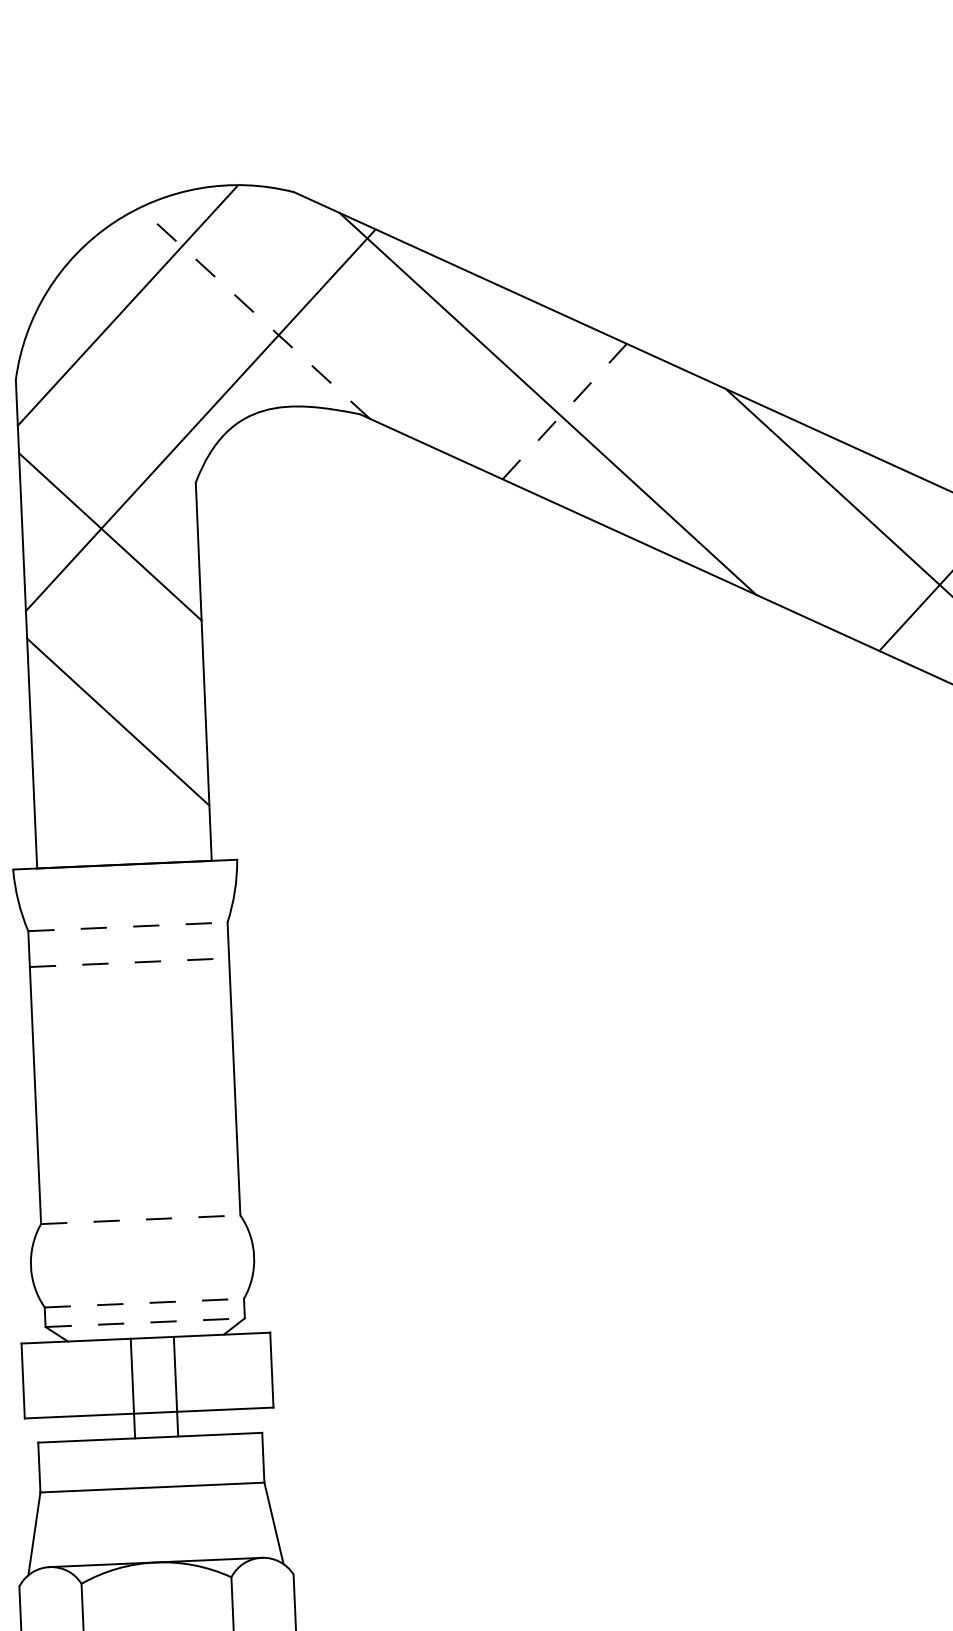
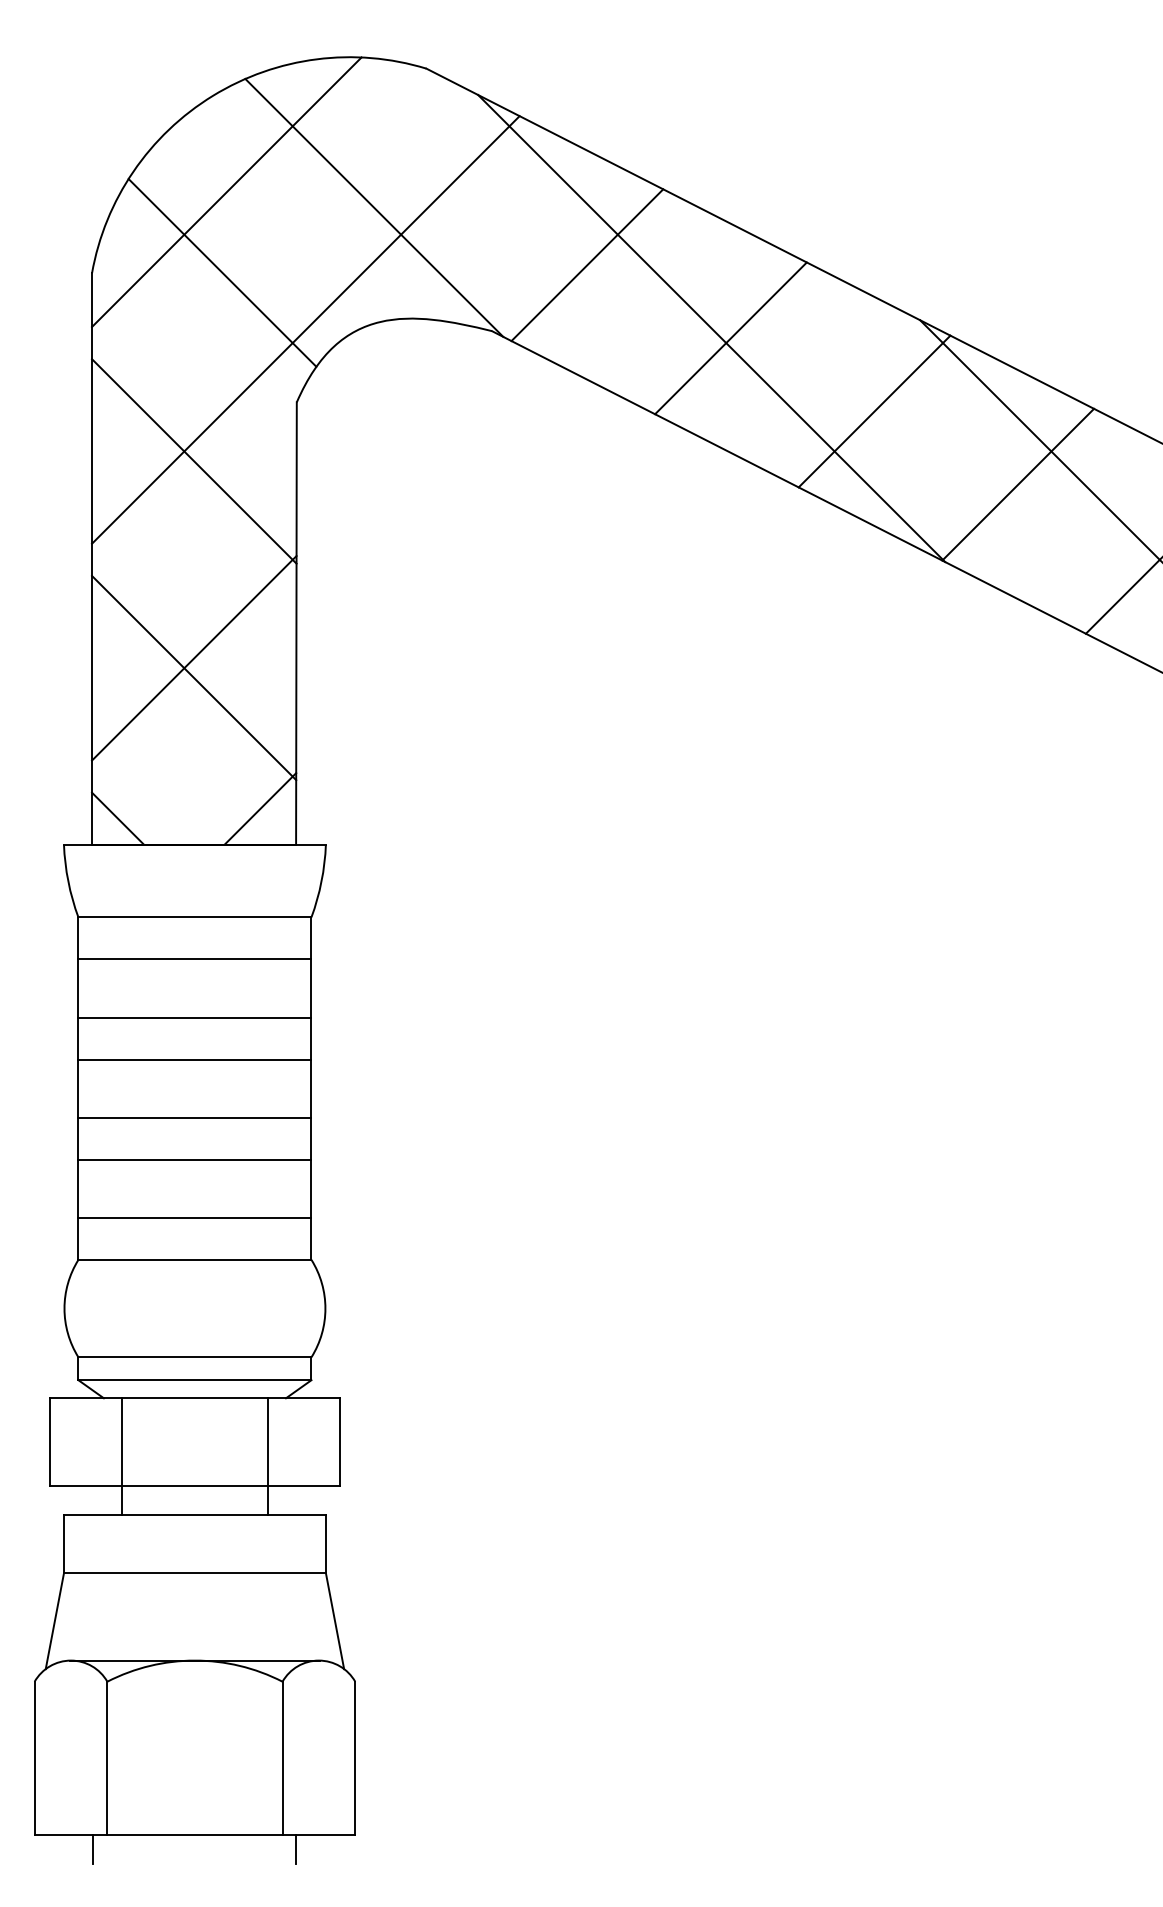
line: (254, 312) -> (373, 207), dashed -> solid
line: (439, 354) -> (587, 265), added
line: (127, 374) -> (222, 272), added
line: (565, 411) -> (731, 338), dashed -> solid
line: (690, 468) -> (874, 411), added
line: (816, 525) -> (1018, 484), added
line: (117, 705) -> (194, 658), added
line: (179, 831) -> (260, 808), added
line: (58, 845) -> (118, 818), added
line: (128, 926) -> (195, 917), dashed -> solid
line: (129, 962) -> (195, 959), dashed -> solid
line: (131, 1012) -> (194, 1017), added
line: (132, 1048) -> (194, 1059), added
line: (135, 1097) -> (194, 1117), added
line: (136, 1133) -> (194, 1159), added
line: (138, 1183) -> (194, 1217), added
line: (141, 1219) -> (195, 1259), dashed -> solid
line: (144, 1303) -> (195, 1357), dashed -> solid
line: (145, 1322) -> (195, 1380), dashed -> solid
line: (175, 1386) -> (267, 1456), moved
line: (133, 1388) -> (122, 1456), moved

